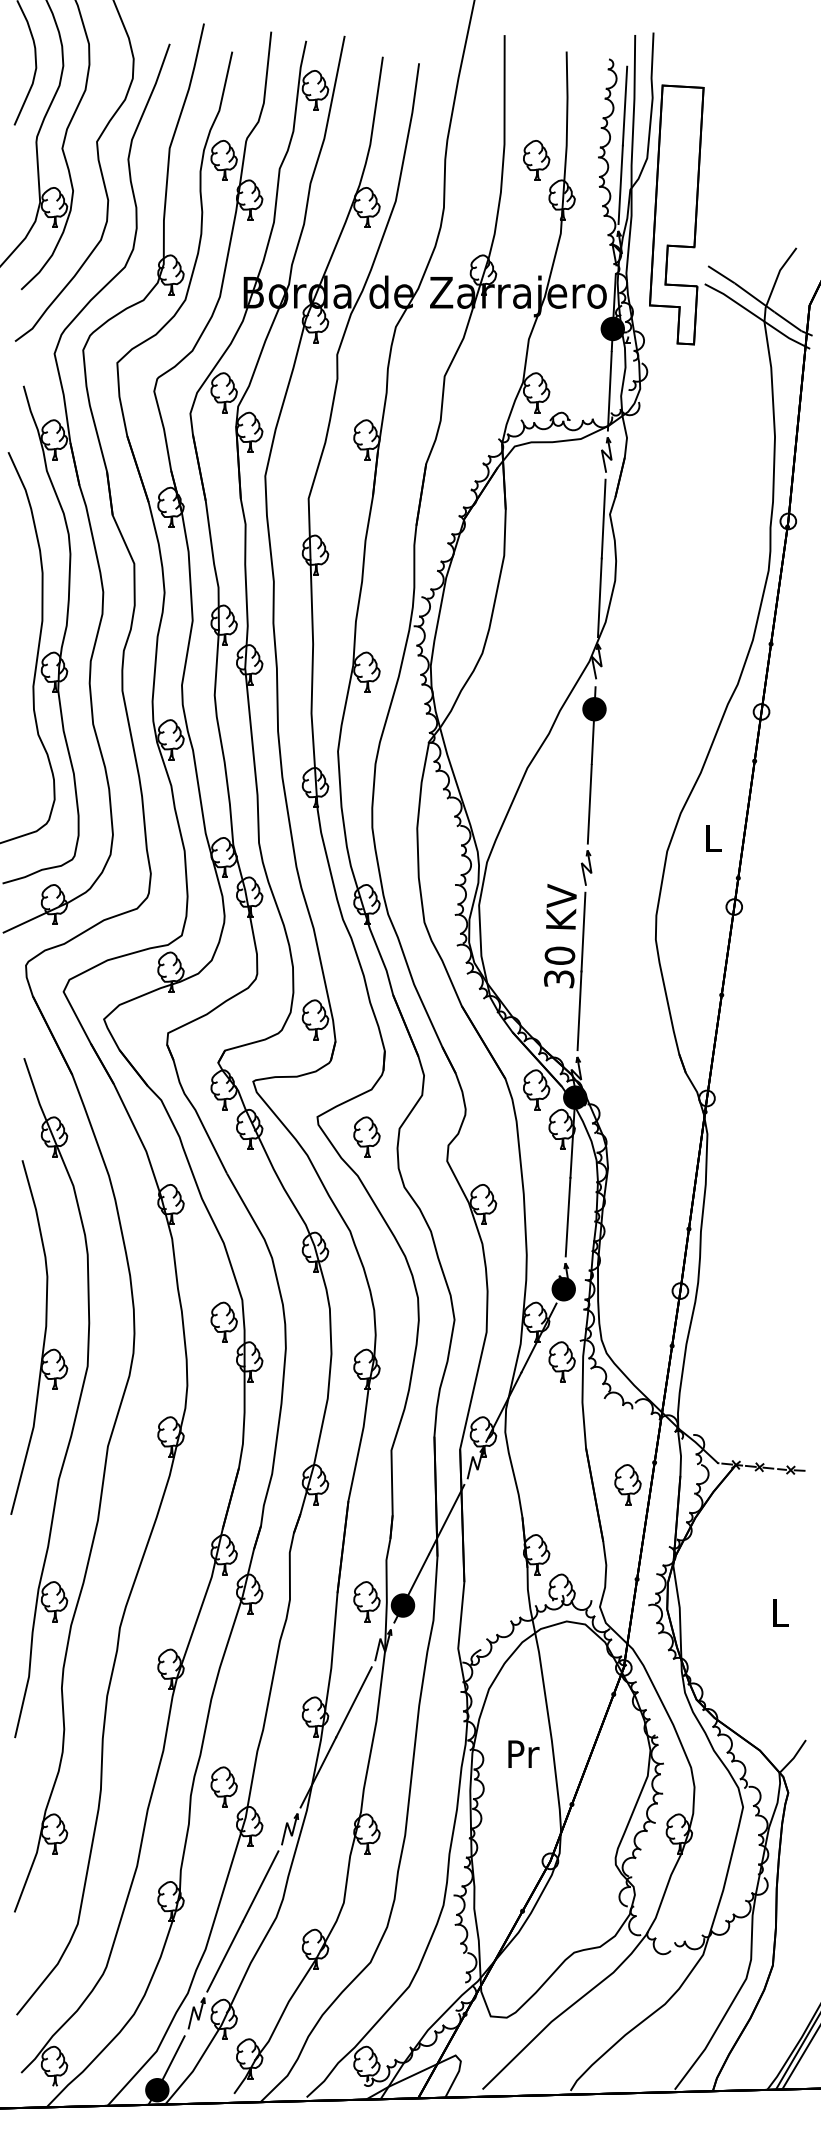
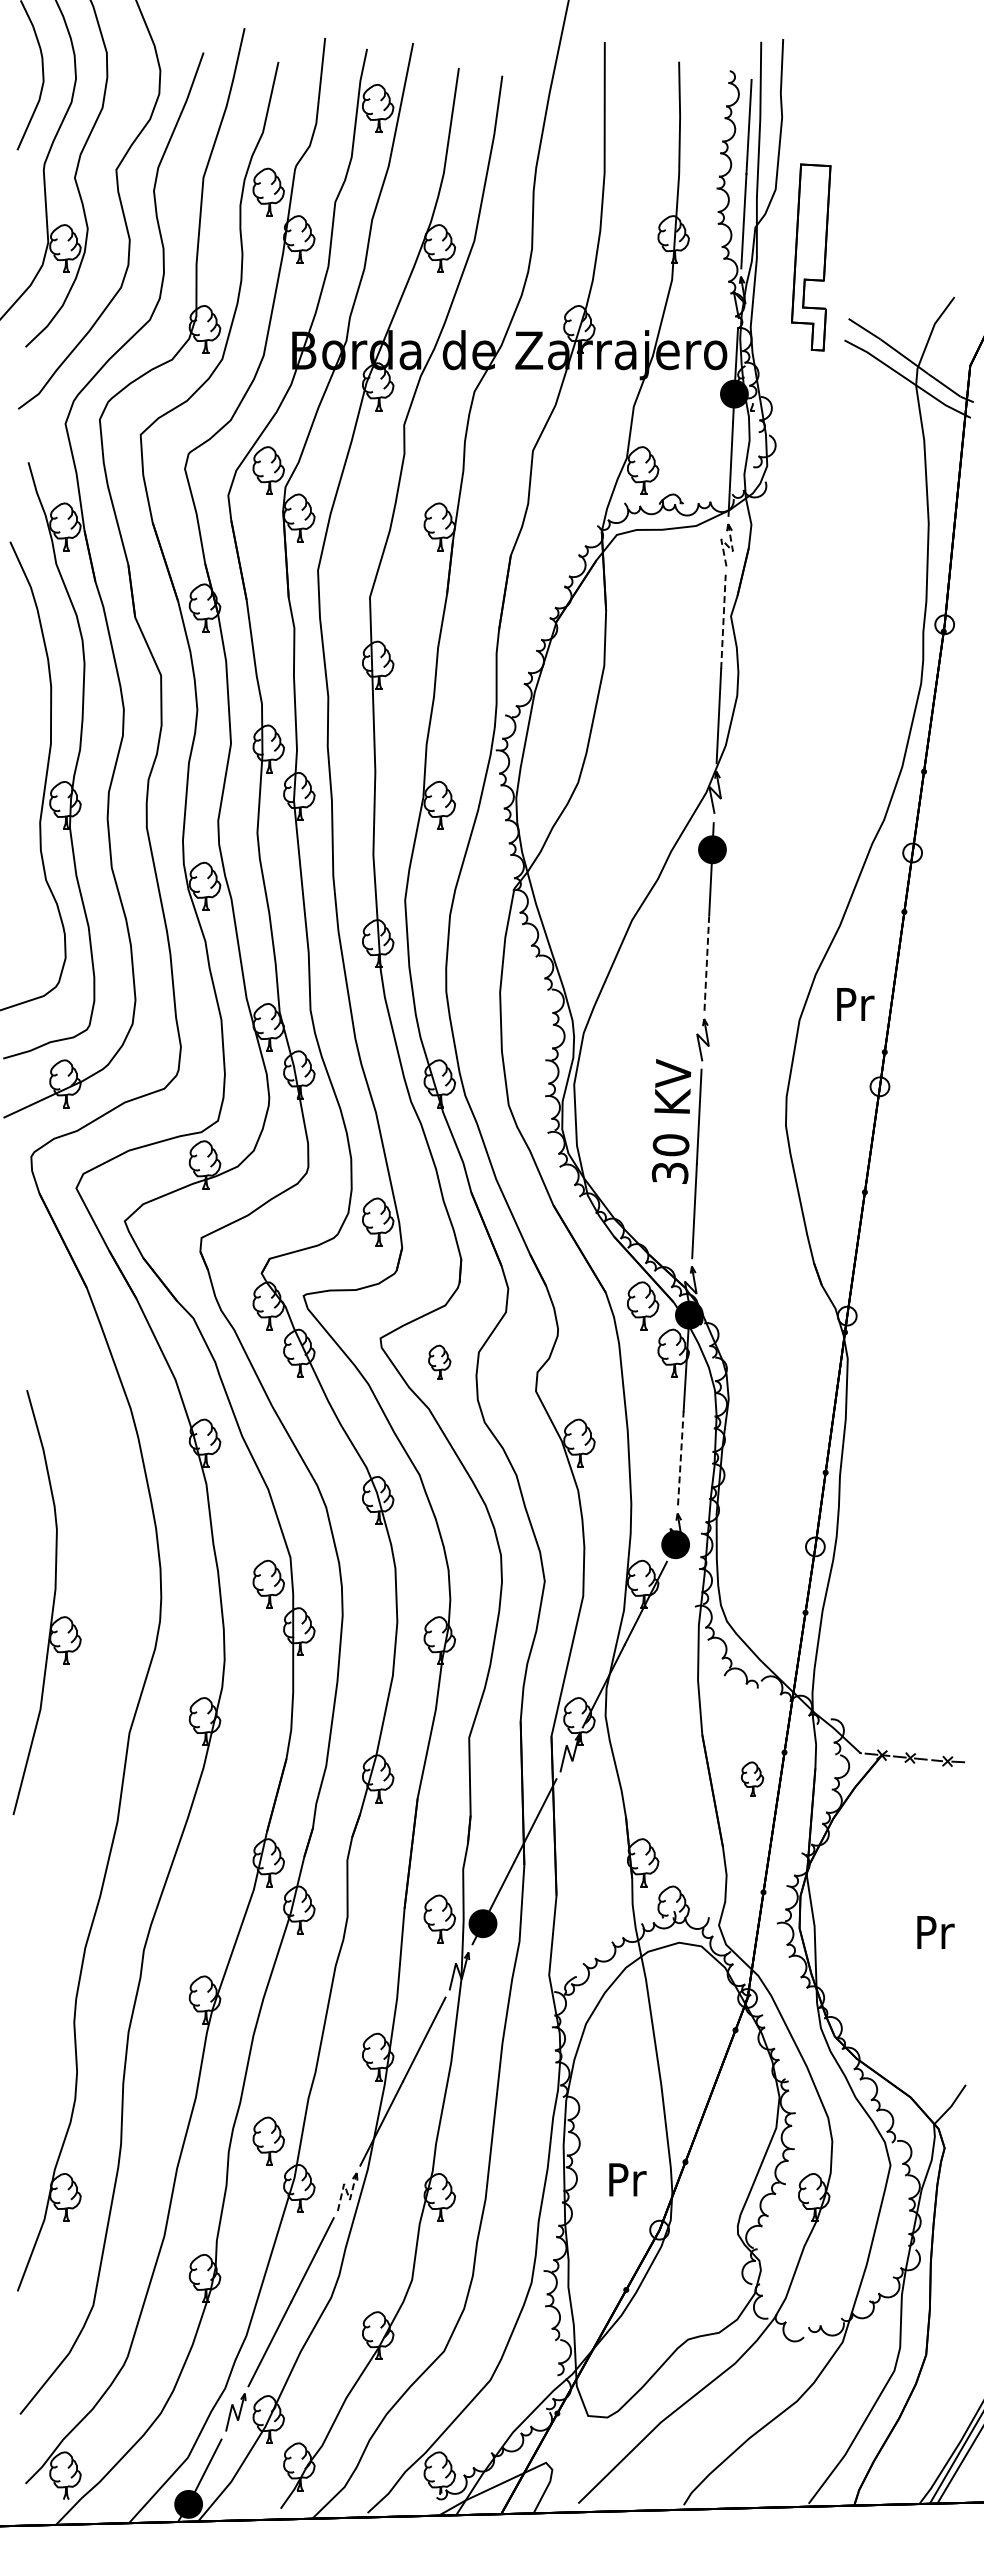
part: (536, 159) -> (643, 191), removed
part: (677, 214) -> (811, 257), size x0.6
line: (607, 455) -> (727, 545), solid -> dashed
line: (603, 518) -> (723, 621), solid -> dashed
line: (589, 804) -> (706, 963), solid -> dashed
text: (713, 838) -> (855, 1004), L -> Pr
part: (366, 1136) -> (439, 1361), size x0.7
line: (567, 1216) -> (680, 1457), solid -> dashed
part: (561, 1361) -> (673, 1631), removed
part: (77, 1403) -> (93, 1681), removed
part: (627, 1484) -> (752, 1778), size x0.7
text: (780, 1612) -> (935, 1932), L -> Pr
text: (523, 1753) -> (627, 2179), moved
line: (289, 1829) -> (347, 2191), solid -> dashed

